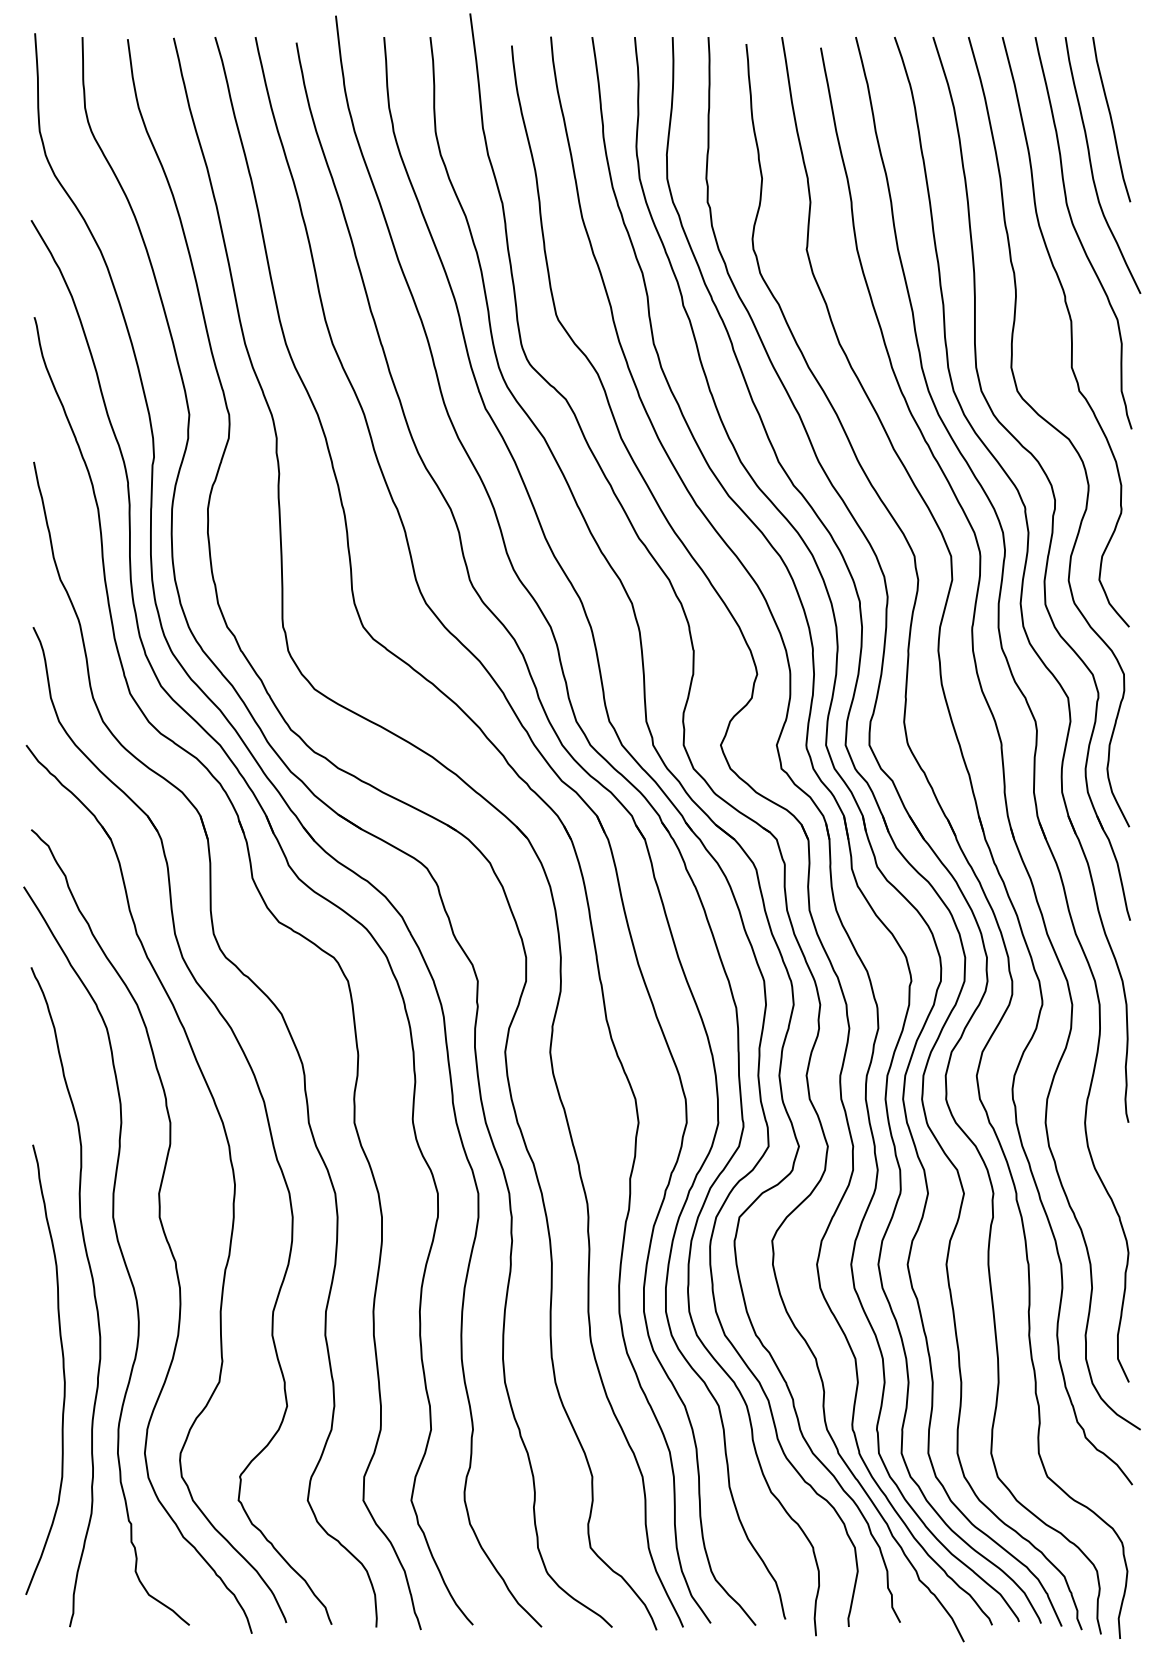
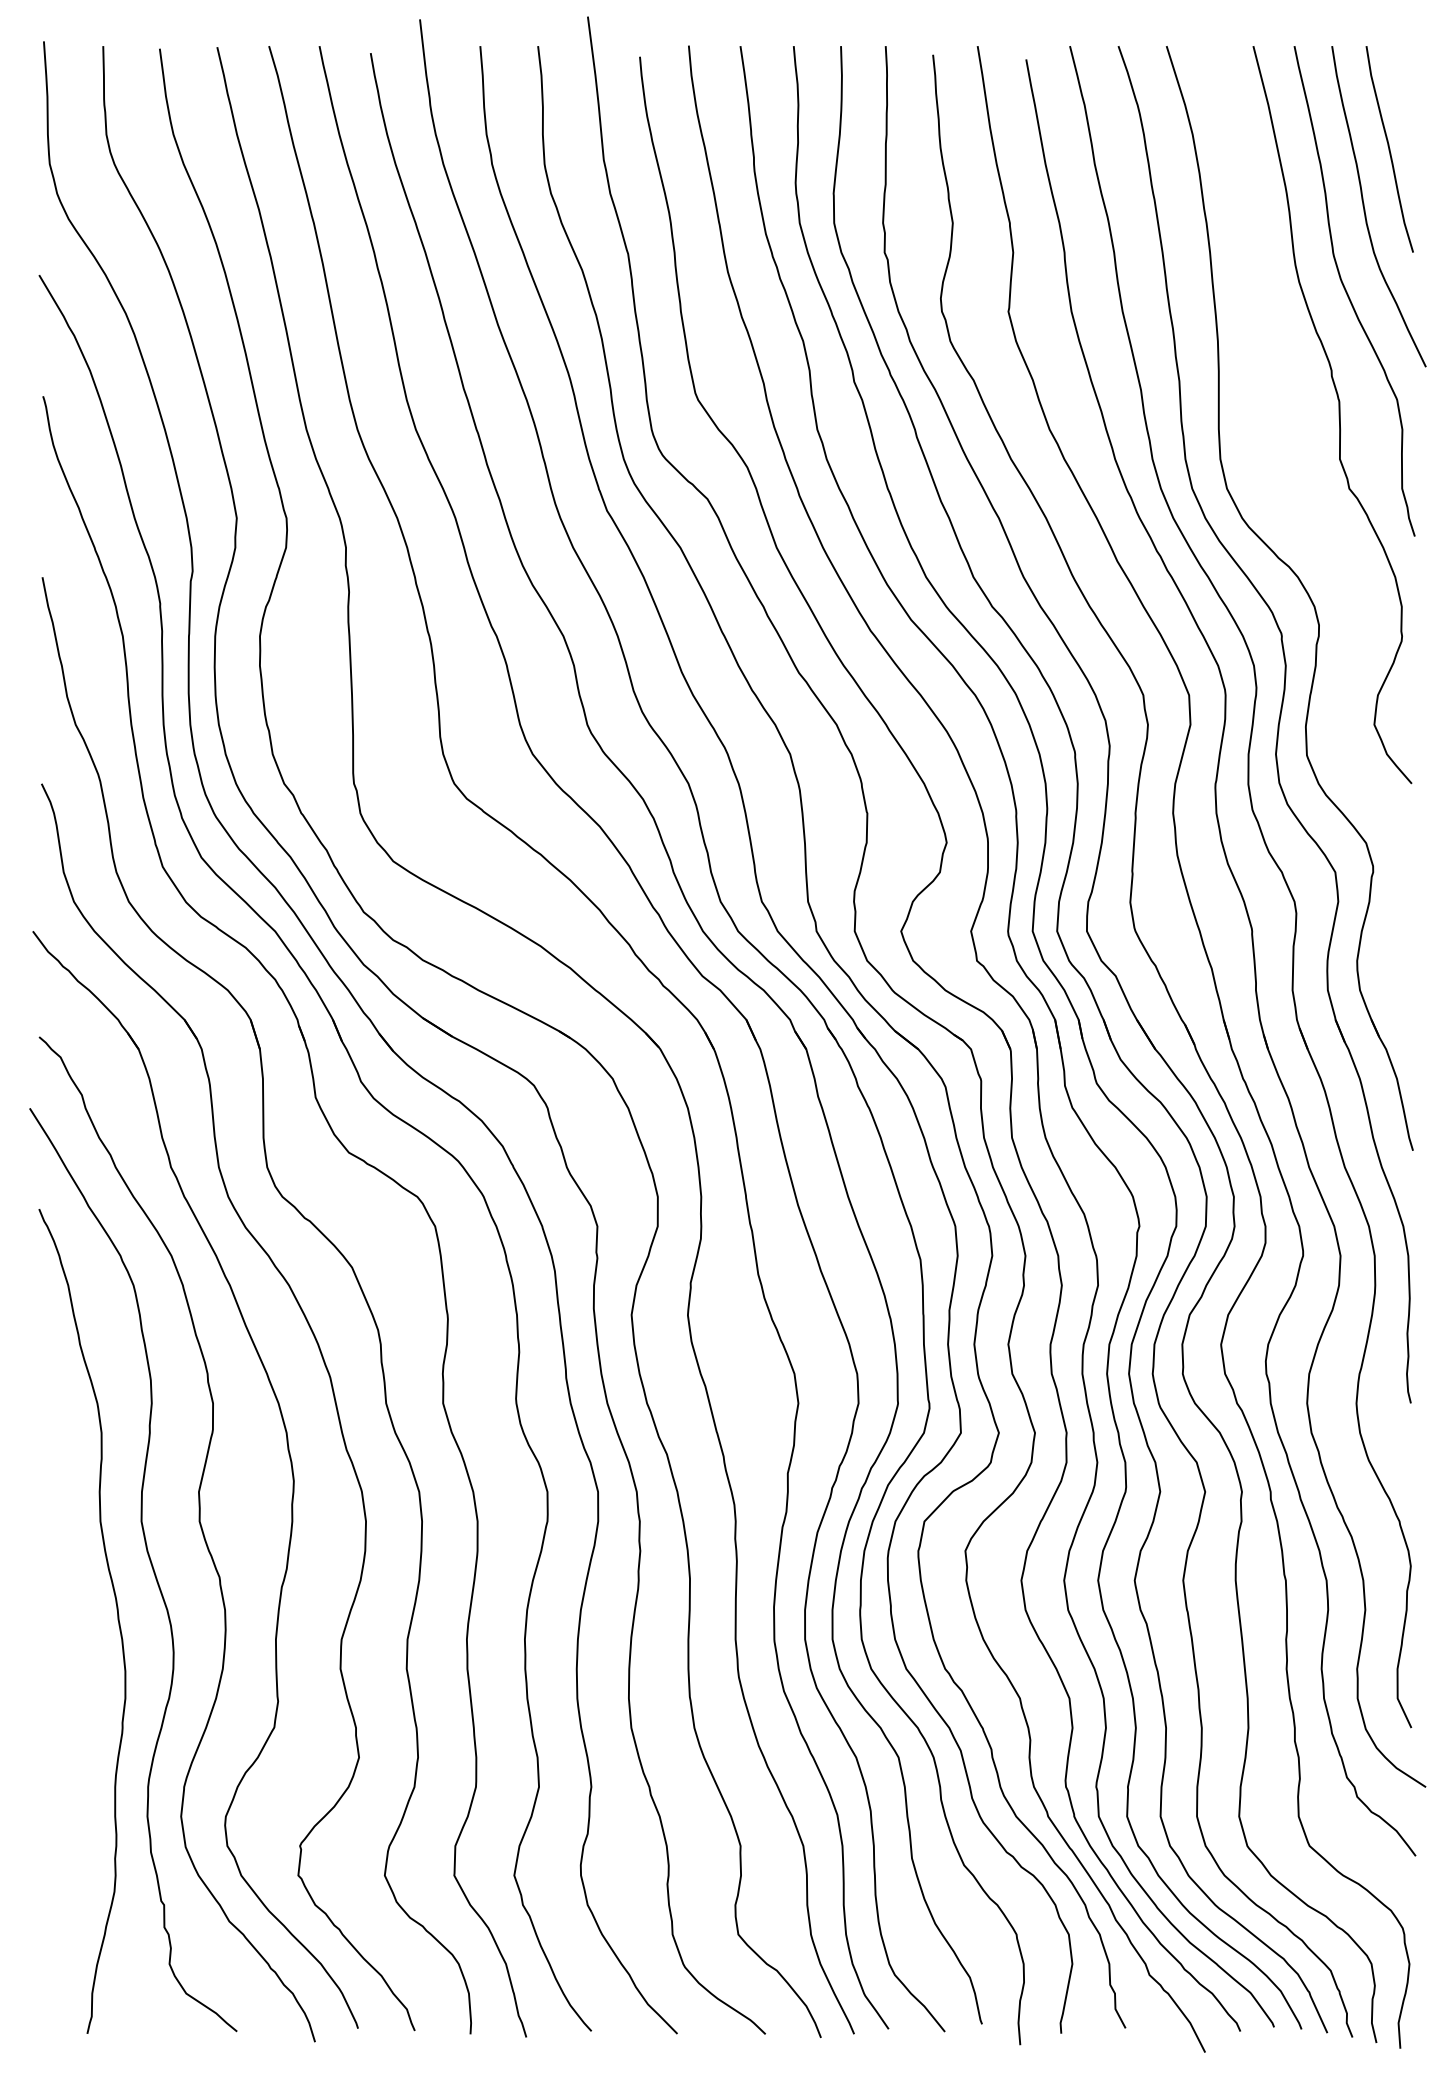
curve: (1053, 428) -> (1317, 535), removed
curve: (62, 1369) -> (78, 1711), removed

